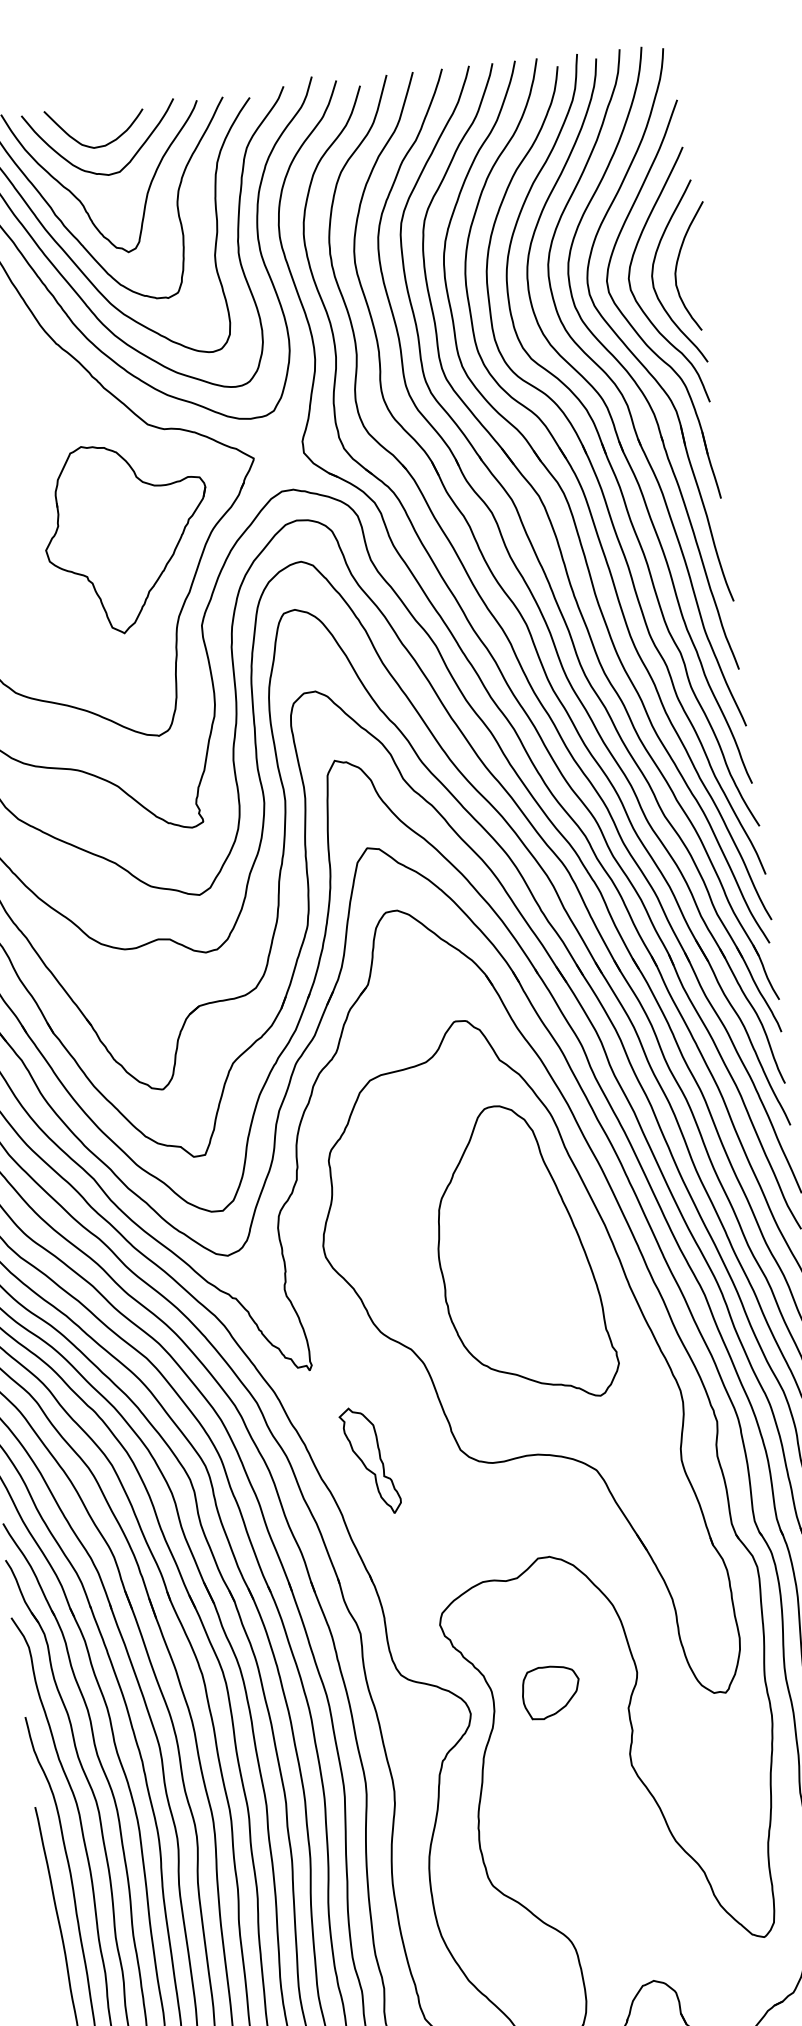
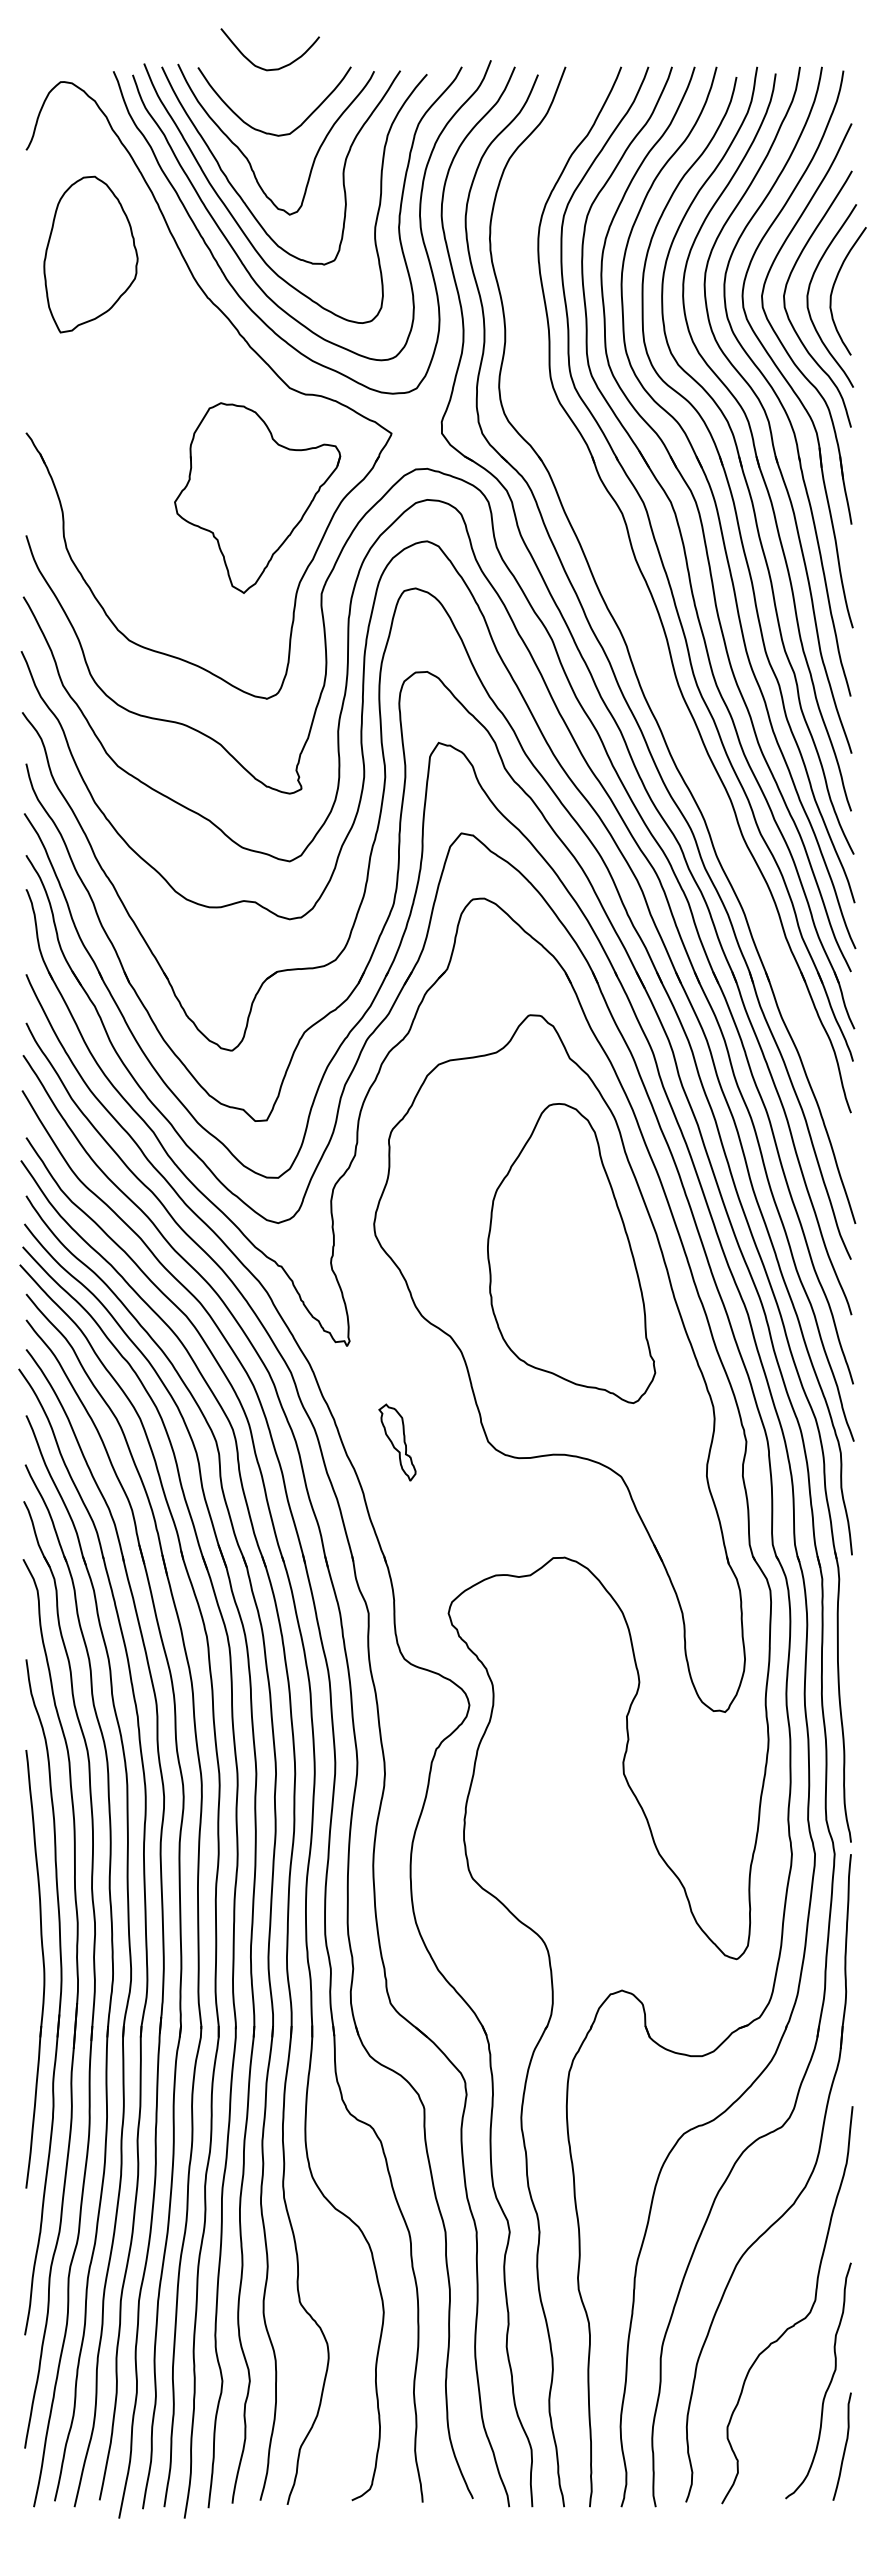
curve: (89, 145) -> (262, 67), moved
part: (525, 619) -> (643, 623), removed
part: (370, 1460) -> (397, 1442), size x0.7
part: (550, 1692) -> (551, 1692), removed

